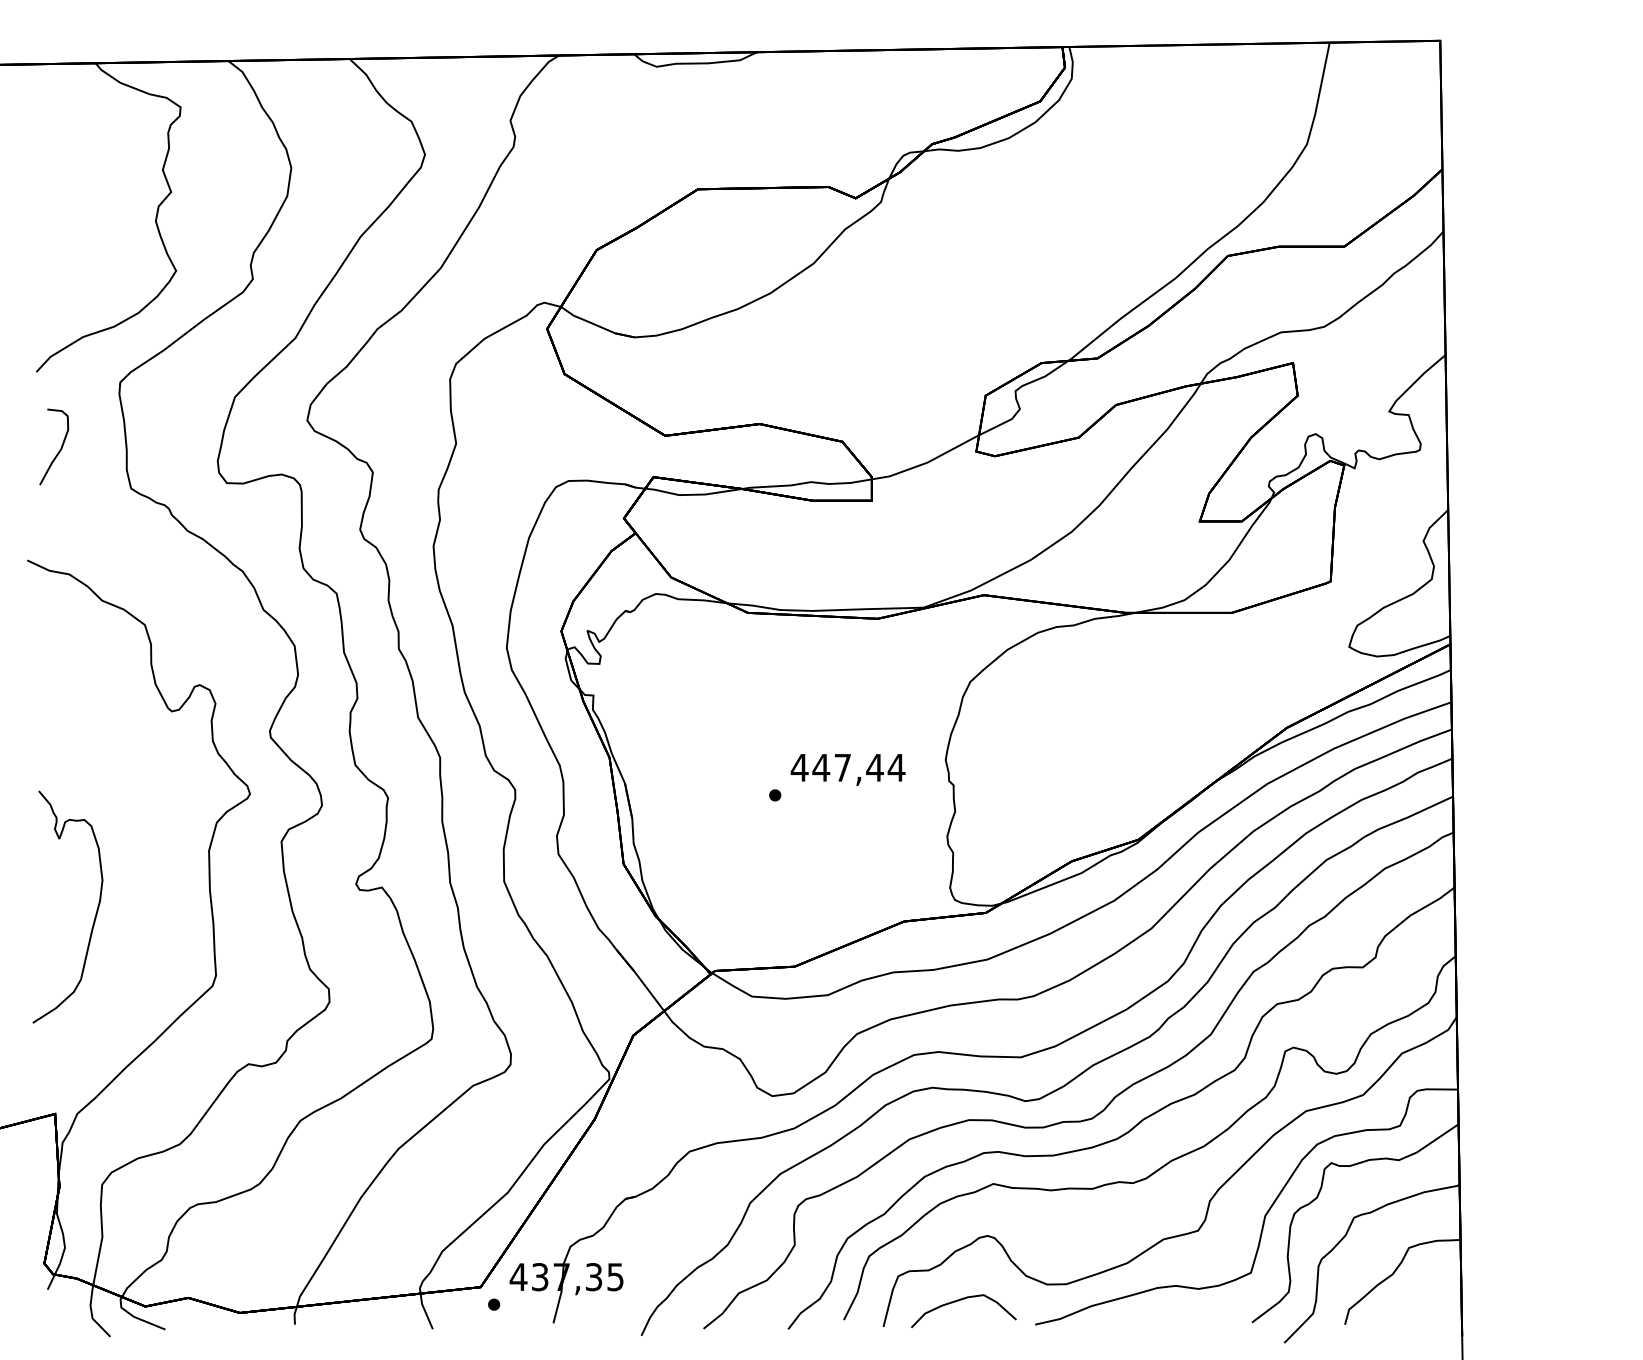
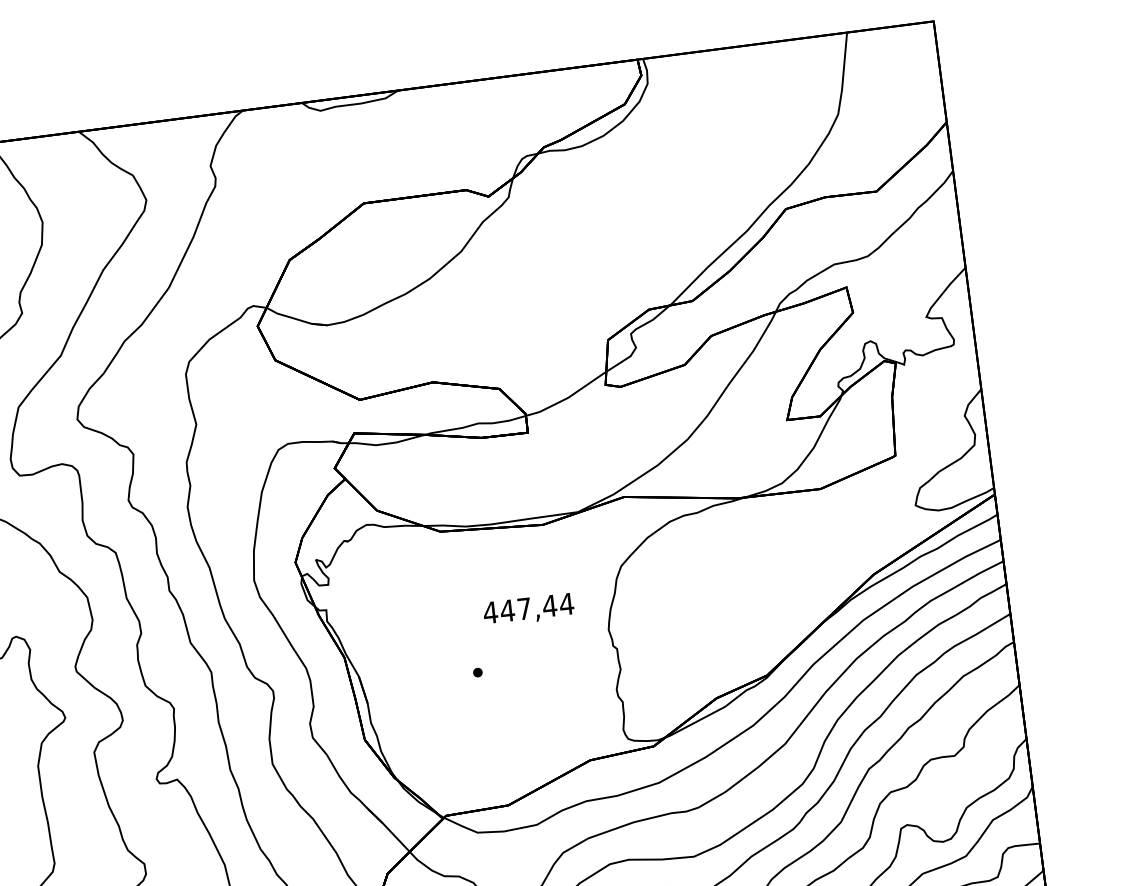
text: (847, 769) -> (528, 609), moved

